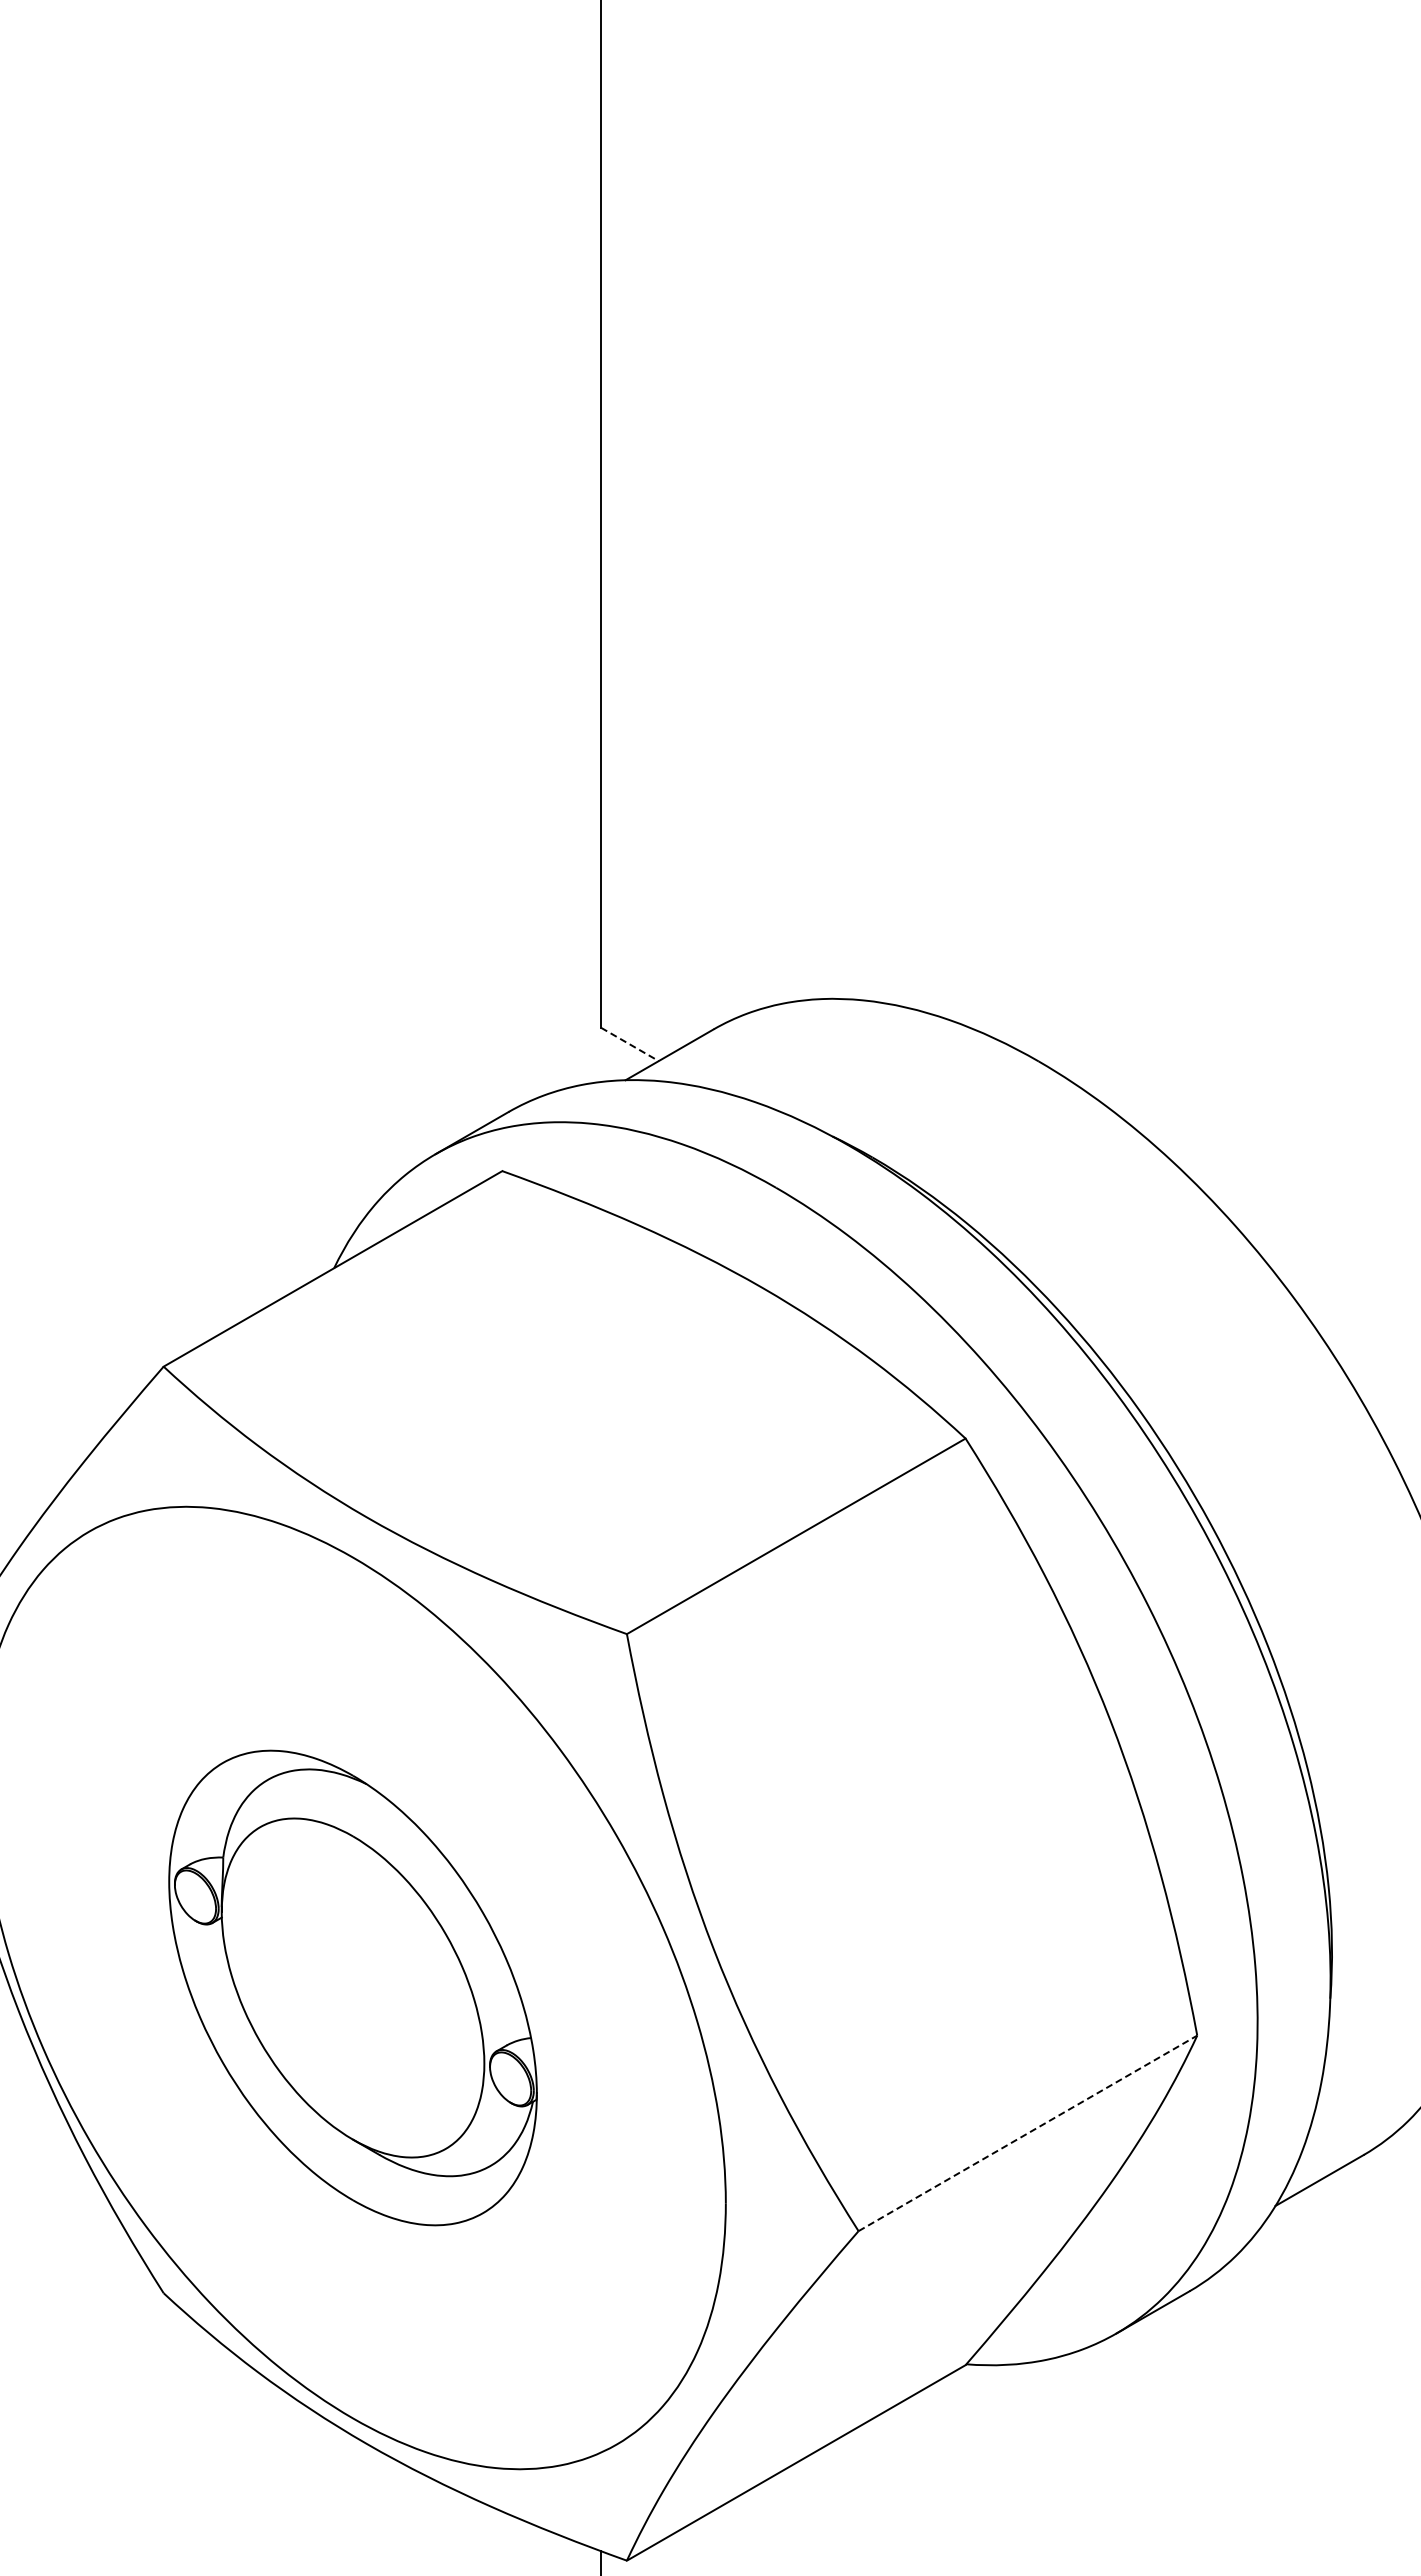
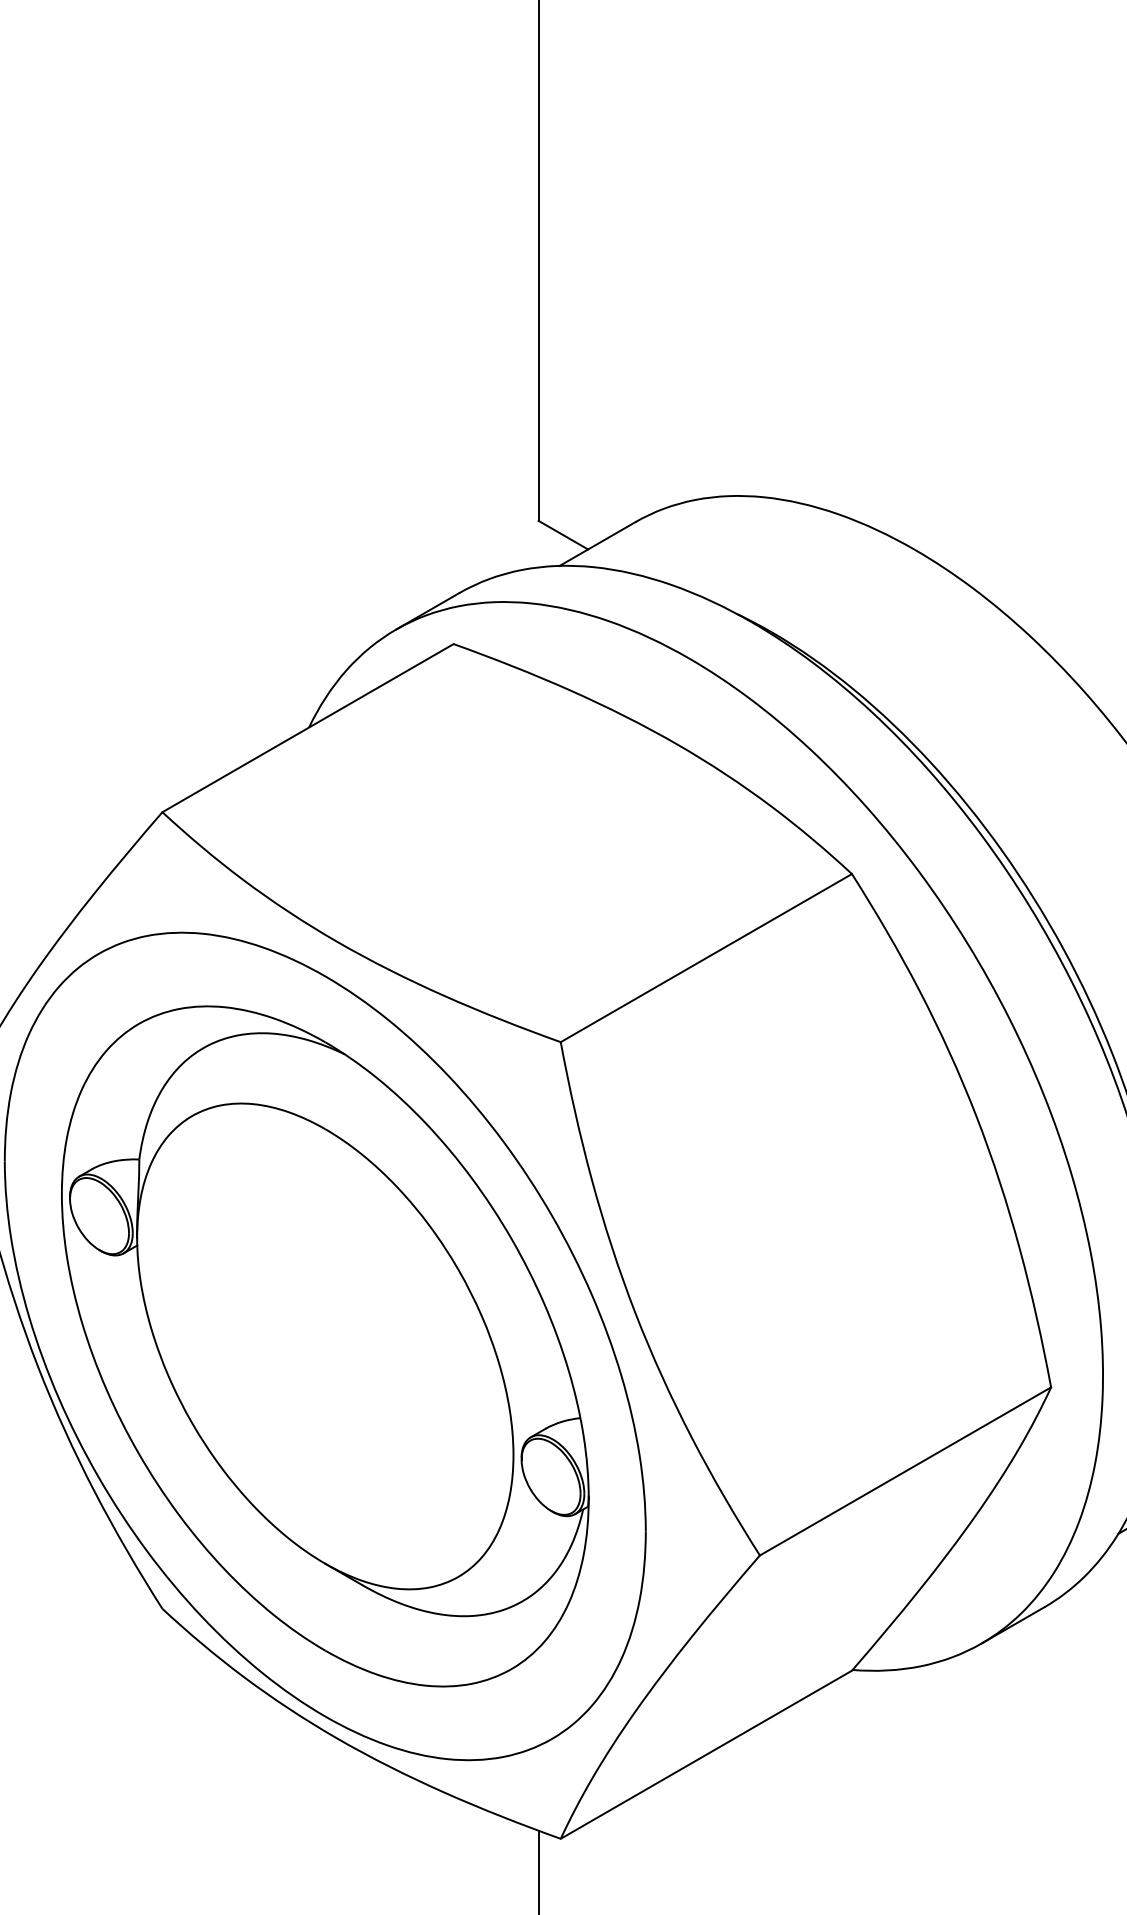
line: (630, 1044) -> (563, 535), dashed -> solid
part: (352, 1987) -> (324, 1346), size x1.67
line: (1027, 2133) -> (905, 1471), dashed -> solid

